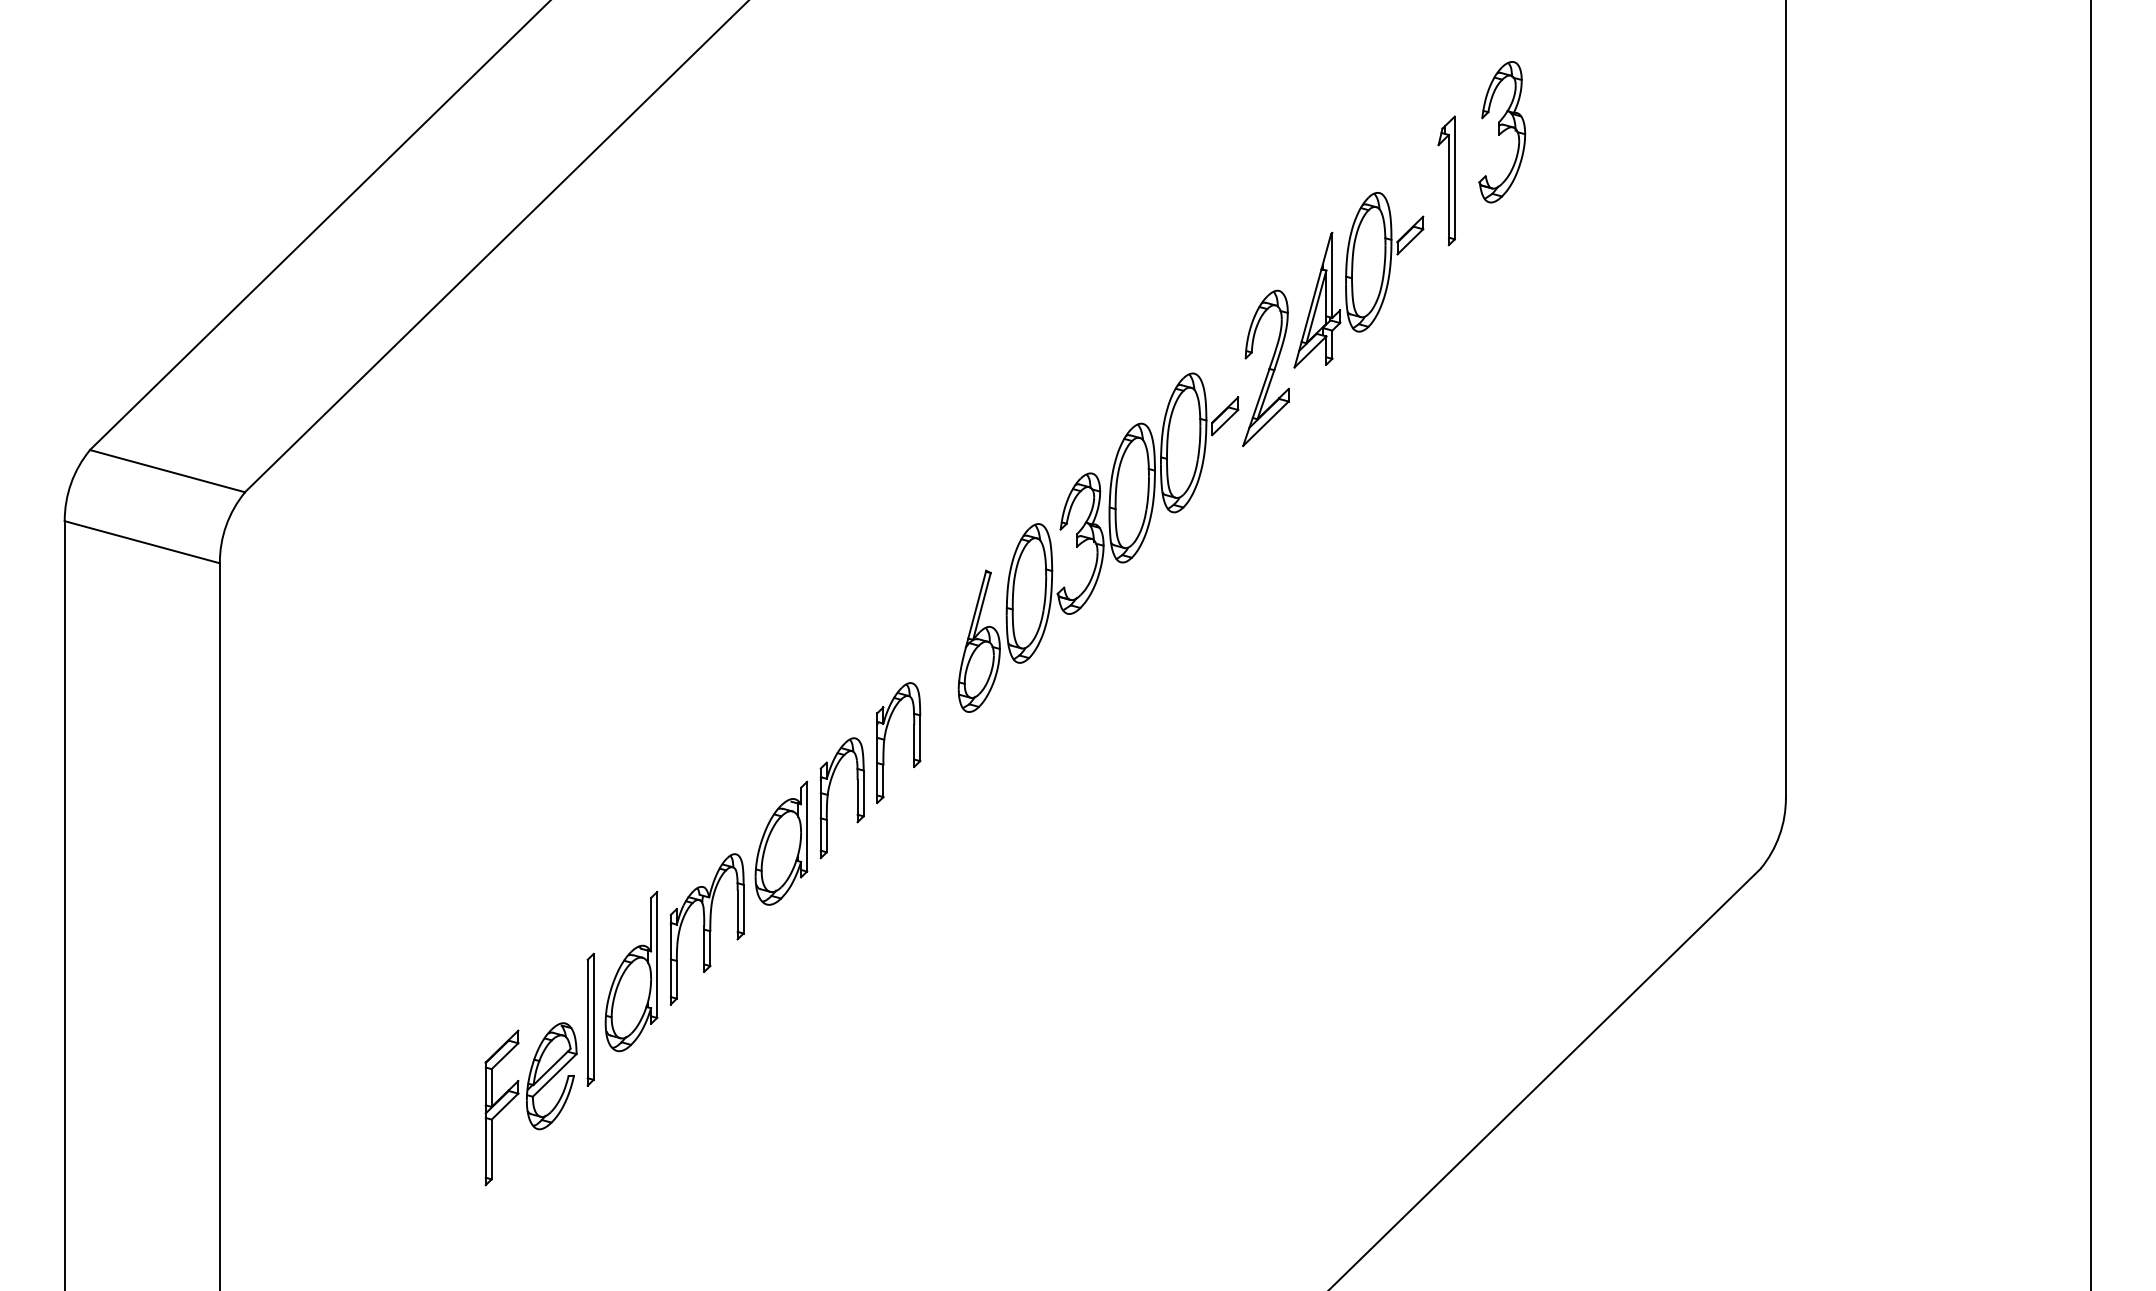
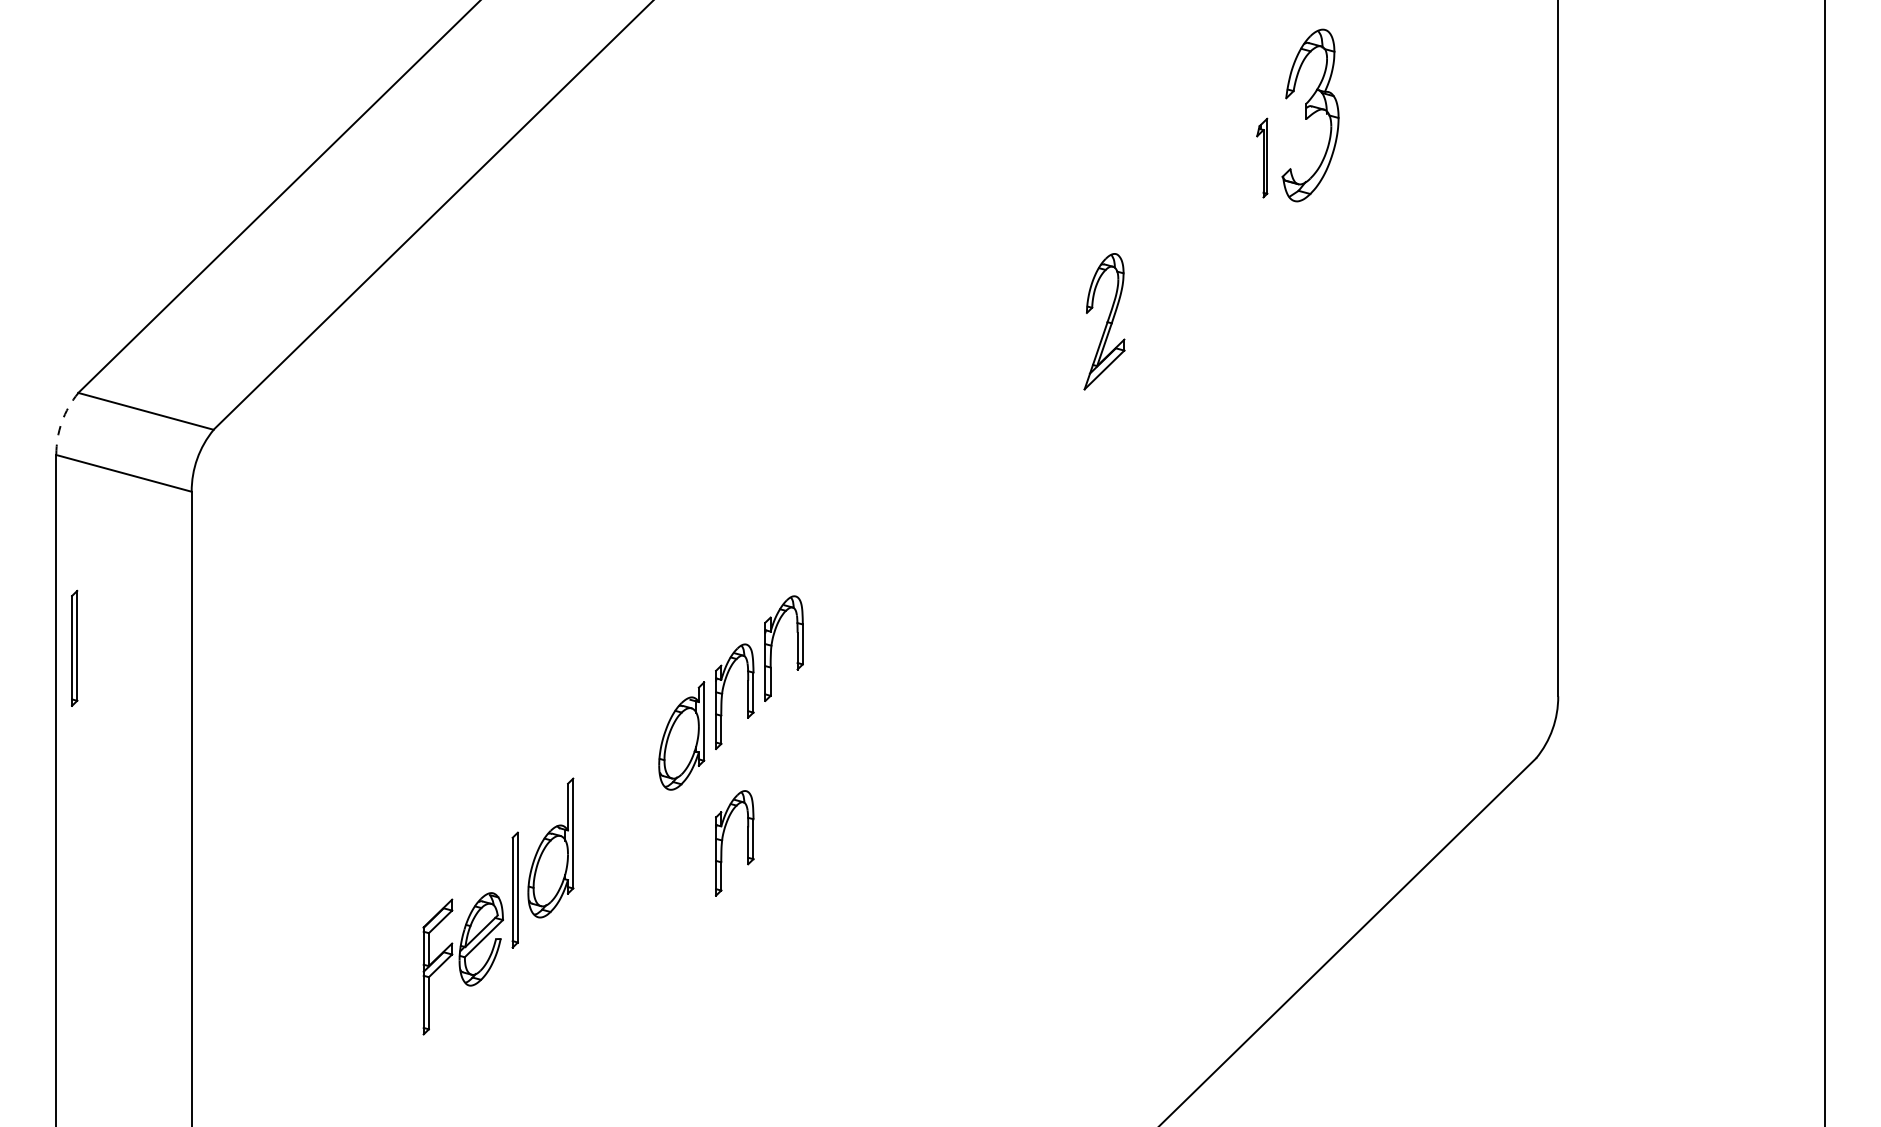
part: (1502, 132) -> (1310, 115), size x1.4
part: (1446, 180) -> (1262, 157), size x0.7
part: (1358, 280) -> (1185, 245), removed
arc: (71, 483) -> (62, 422), solid -> dashed
part: (1098, 542) -> (958, 473), removed
part: (85, 742) -> (74, 648), added
part: (706, 929) -> (616, 811), removed
part: (828, 966) -> (722, 843), added

